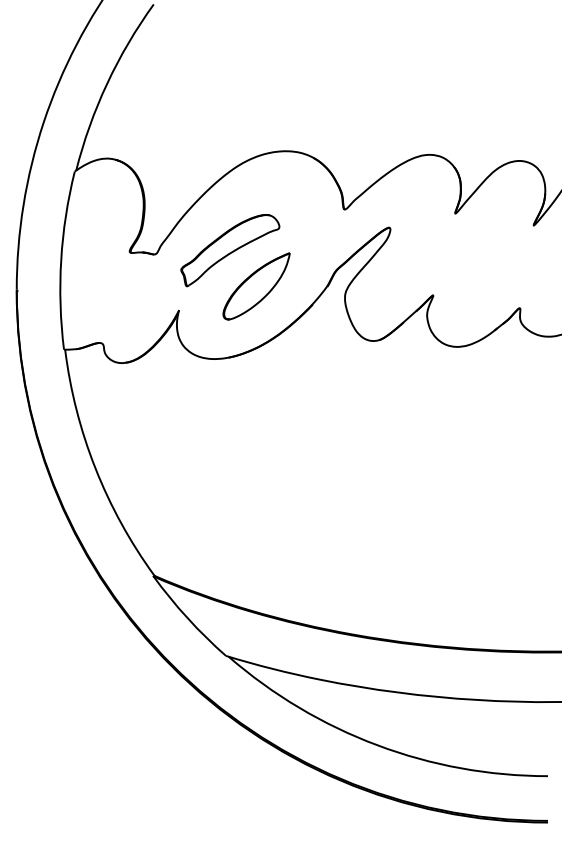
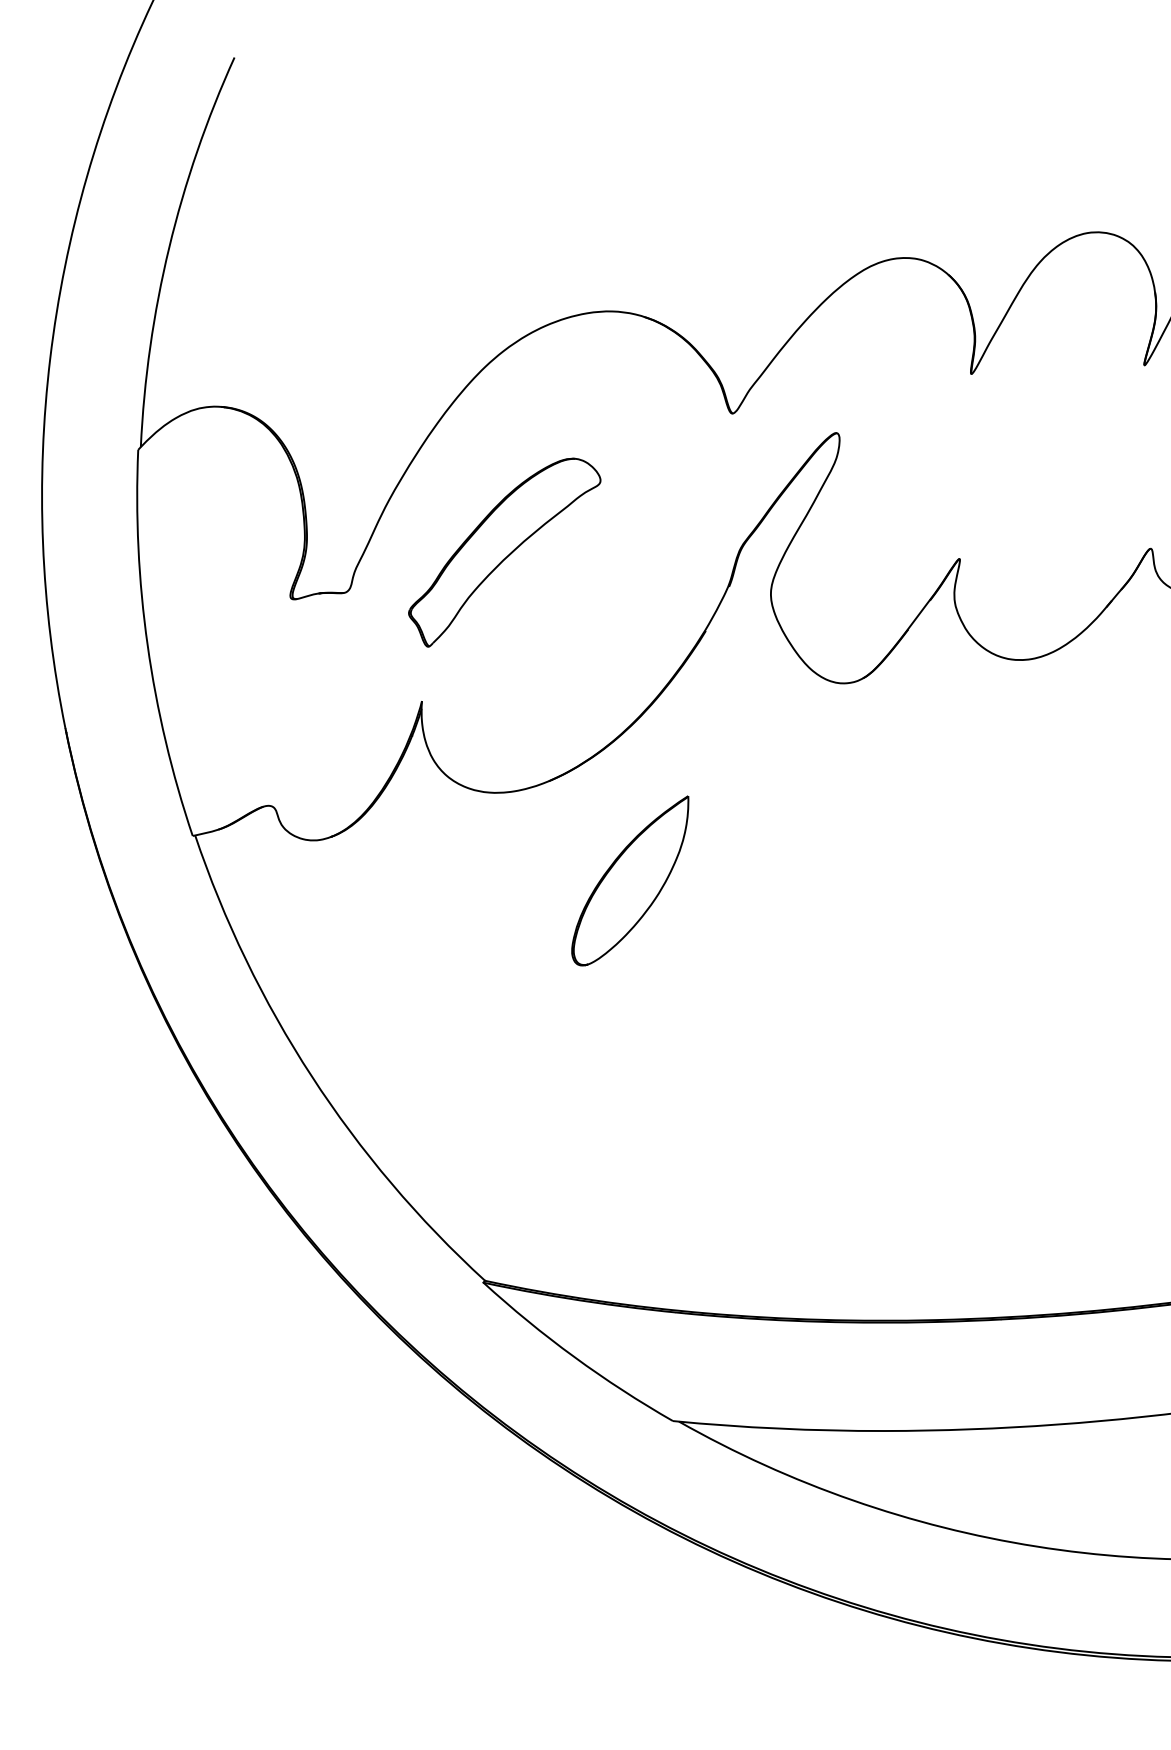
part: (256, 286) -> (631, 882), moved

